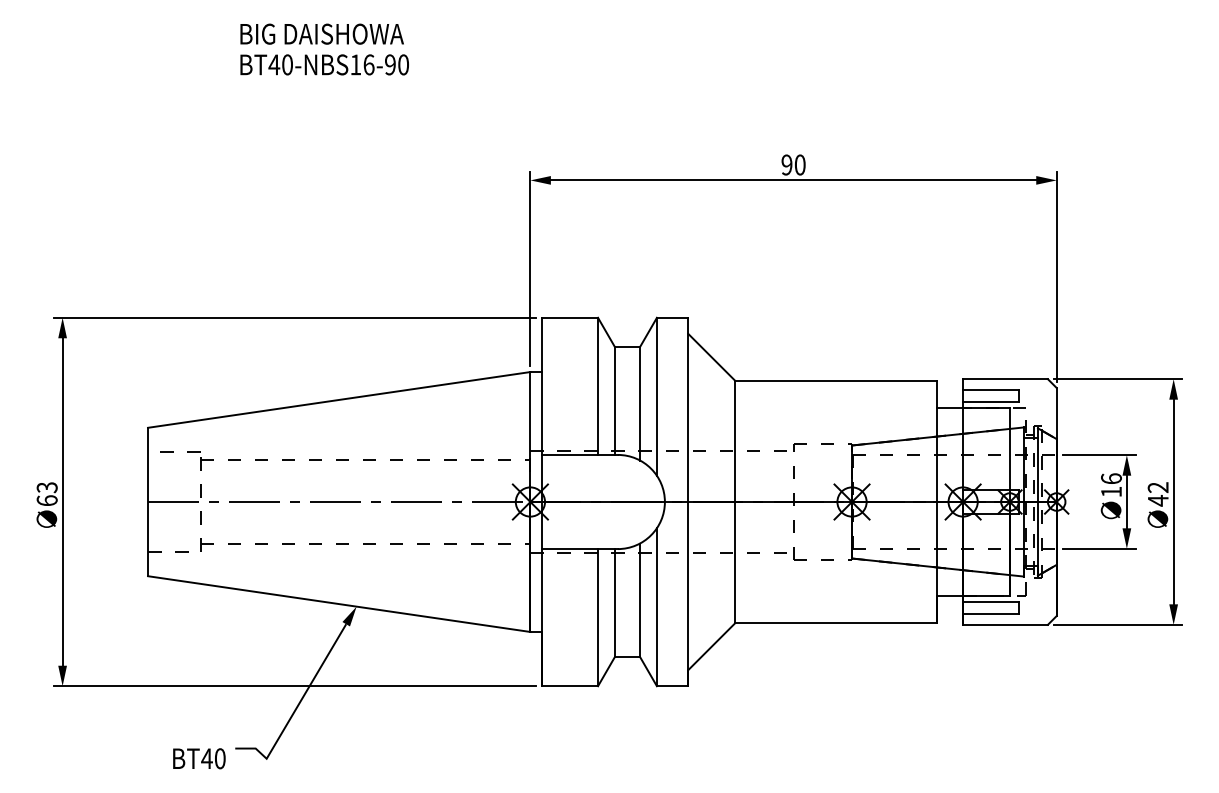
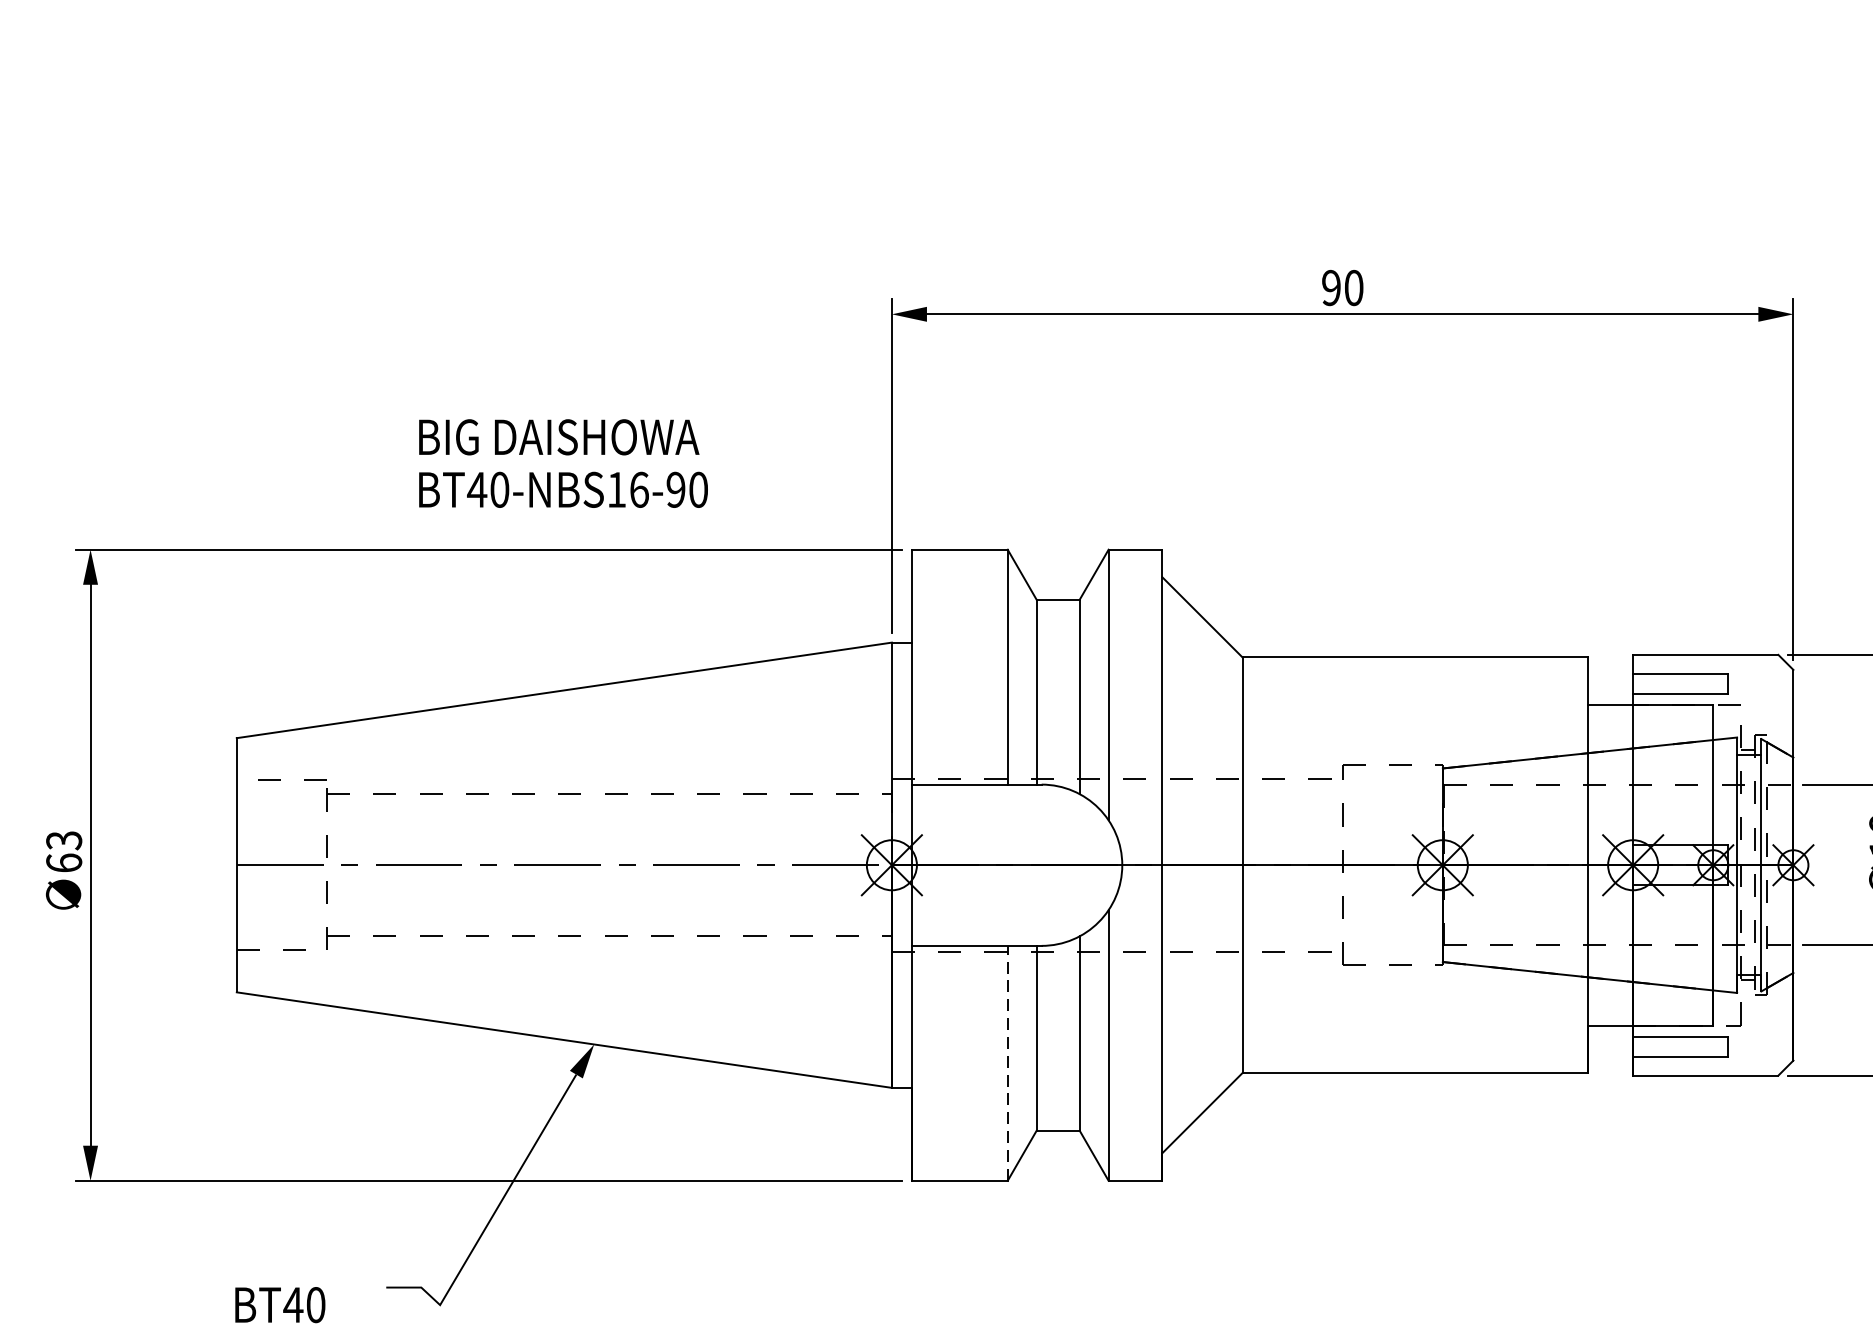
text: (324, 49) -> (563, 463), moved
line: (598, 617) -> (1008, 1063), solid -> dashed
text: (199, 758) -> (280, 1304), moved

